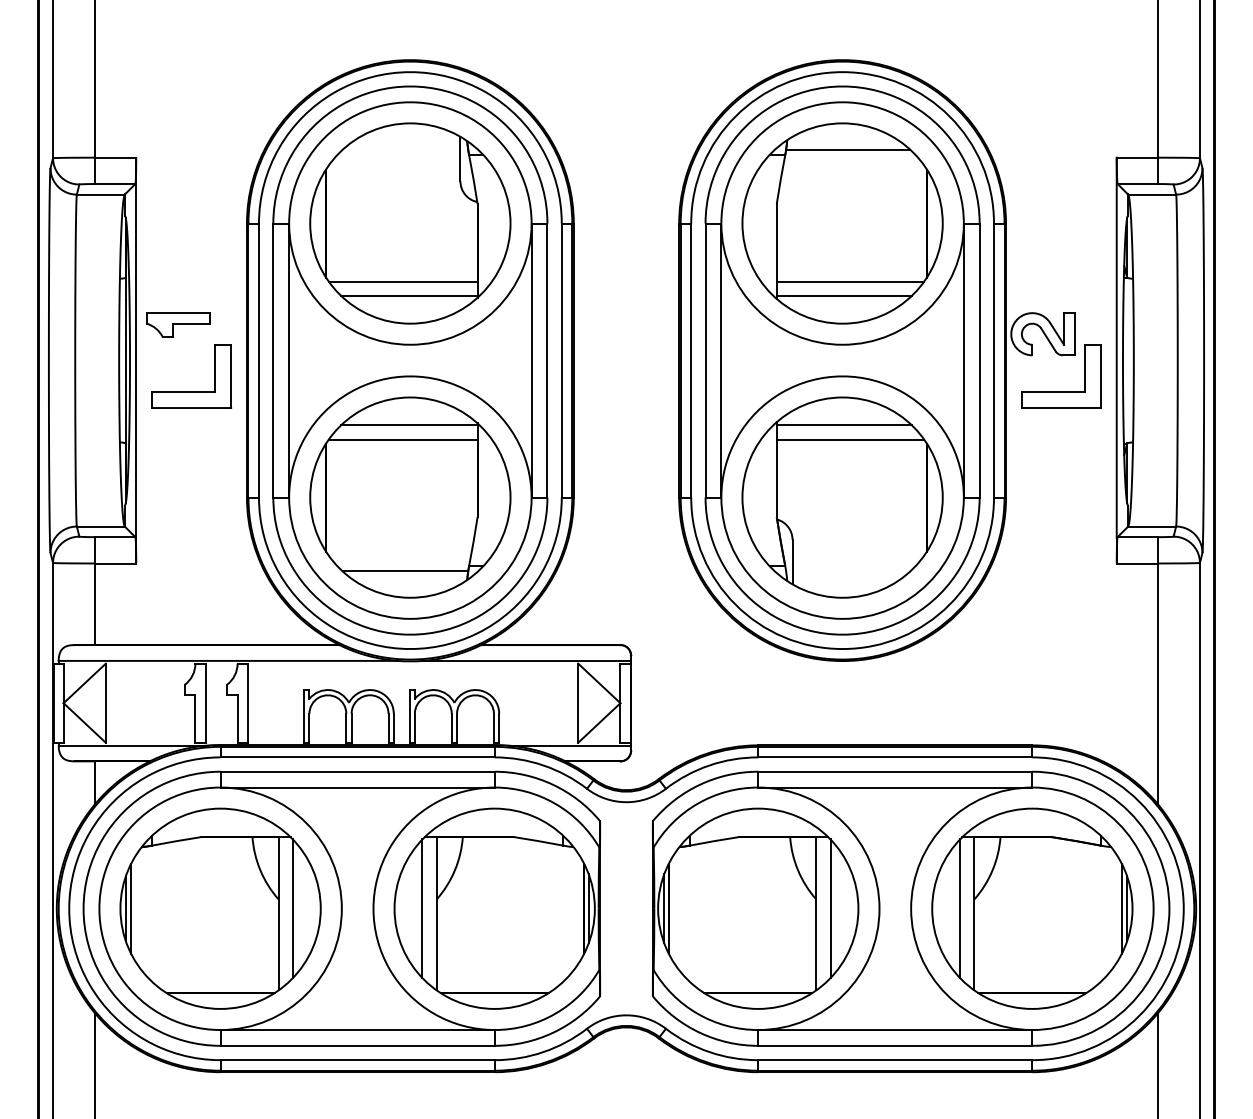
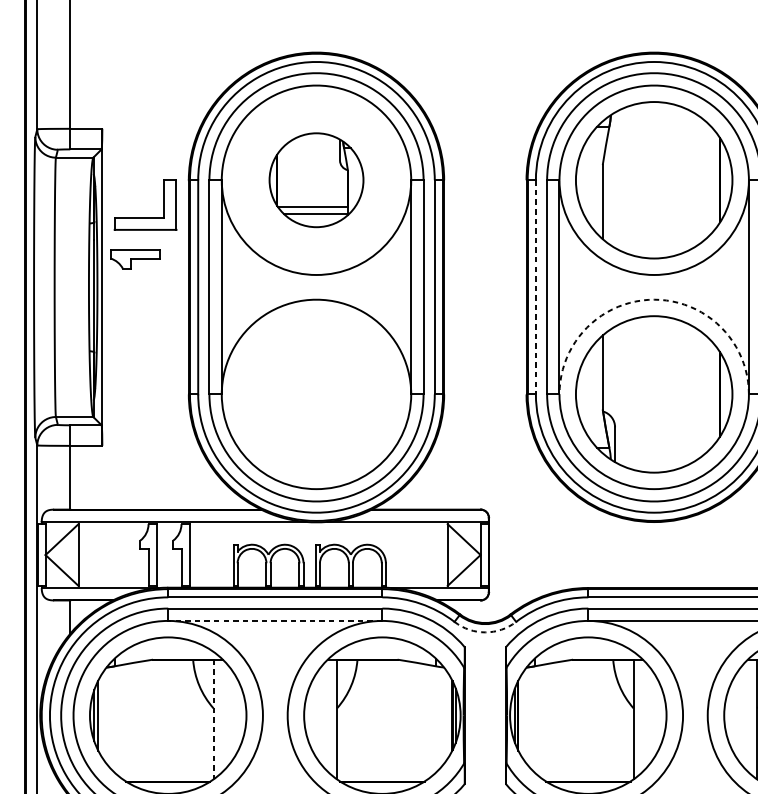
line: (848, 149) -> (658, 122), removed
part: (410, 223) -> (316, 180), size x0.6
line: (850, 281) -> (660, 225), removed
line: (843, 295) -> (654, 236), removed
line: (691, 361) -> (536, 288), solid -> dashed
arc: (842, 376) -> (654, 299), solid -> dashed
part: (191, 391) -> (145, 216), moved
line: (843, 425) -> (654, 338), removed
line: (850, 439) -> (660, 349), removed
part: (410, 497) -> (316, 394), removed
line: (357, 787) -> (275, 620), solid -> dashed
arc: (626, 802) -> (485, 632), solid -> dashed
line: (292, 908) -> (224, 715), removed
line: (422, 908) -> (325, 715), removed
line: (830, 908) -> (644, 715), removed
line: (960, 908) -> (746, 715), removed
line: (278, 913) -> (213, 719), solid -> dashed

